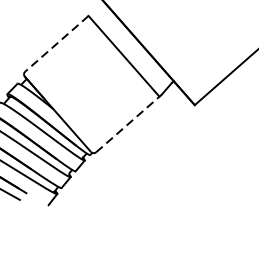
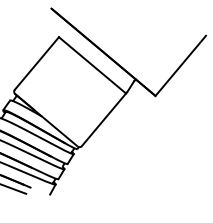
line: (56, 43) -> (36, 63), dashed -> solid
line: (128, 124) -> (104, 119), dashed -> solid

